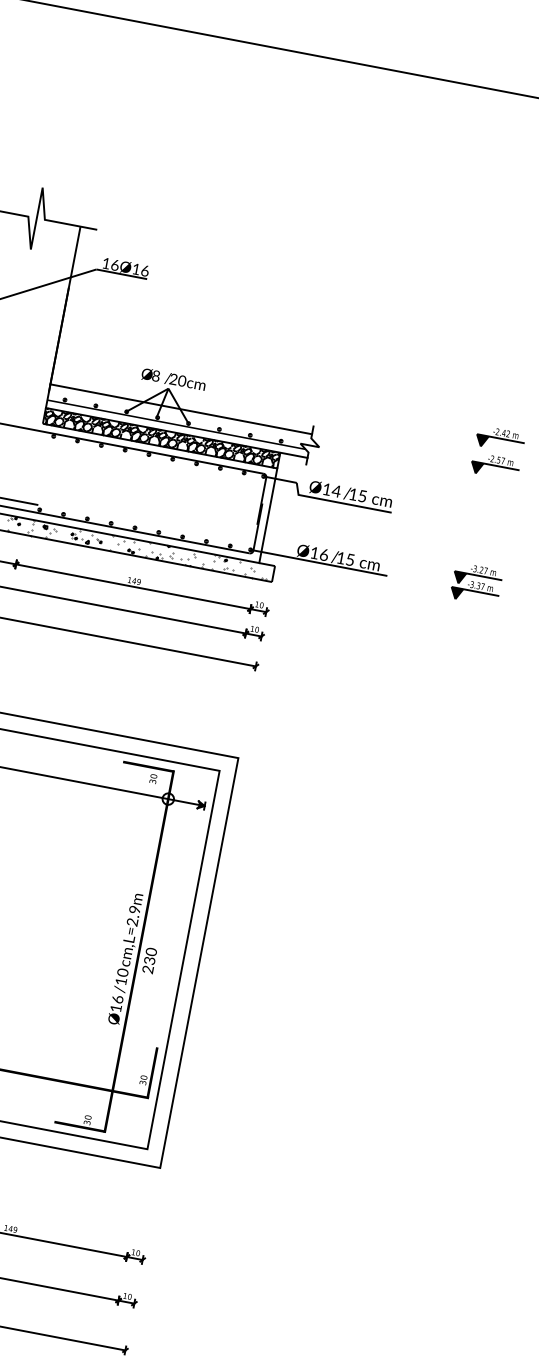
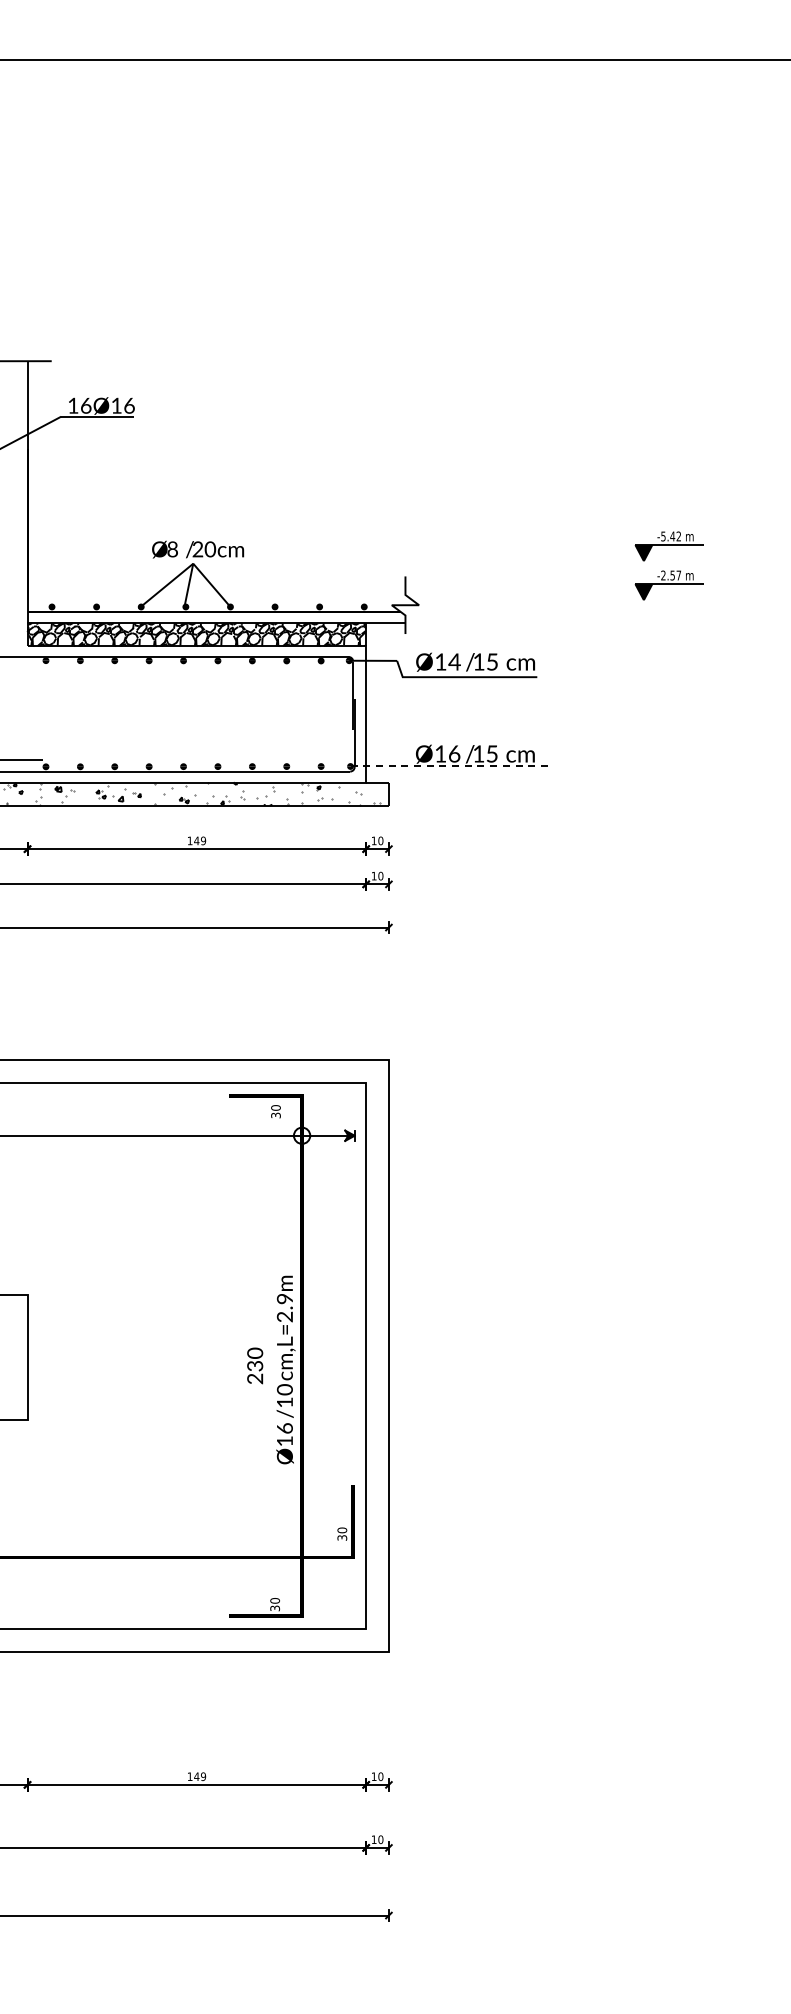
line: (181, 409) -> (216, 589), removed
text: (497, 431) -> (663, 536), -2.42 -> -5.42
line: (319, 562) -> (449, 766), solid -> dashed
part: (476, 584) -> (674, 754), removed
text: (150, 960) -> (255, 1365), moved

